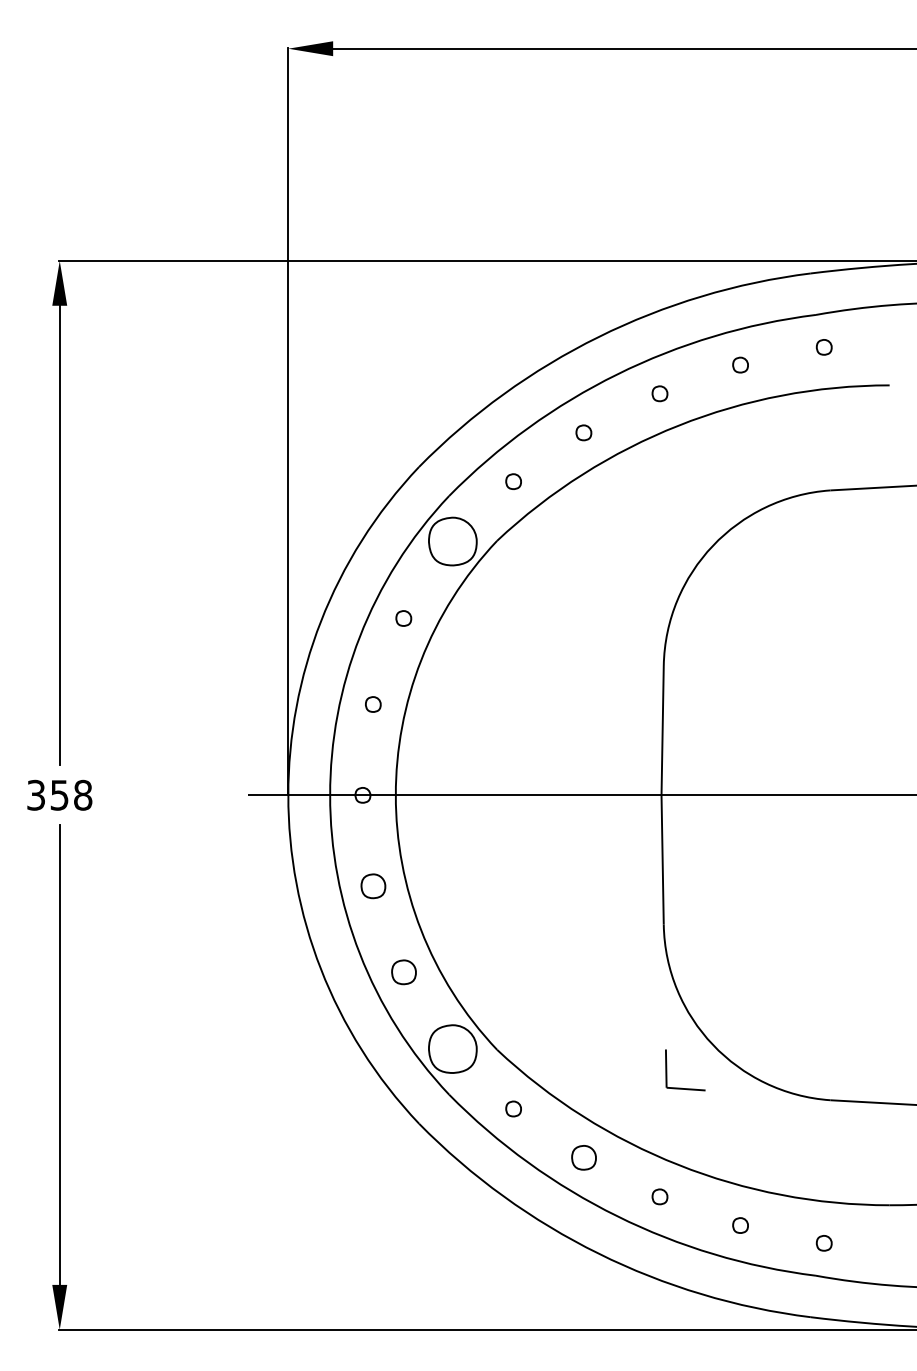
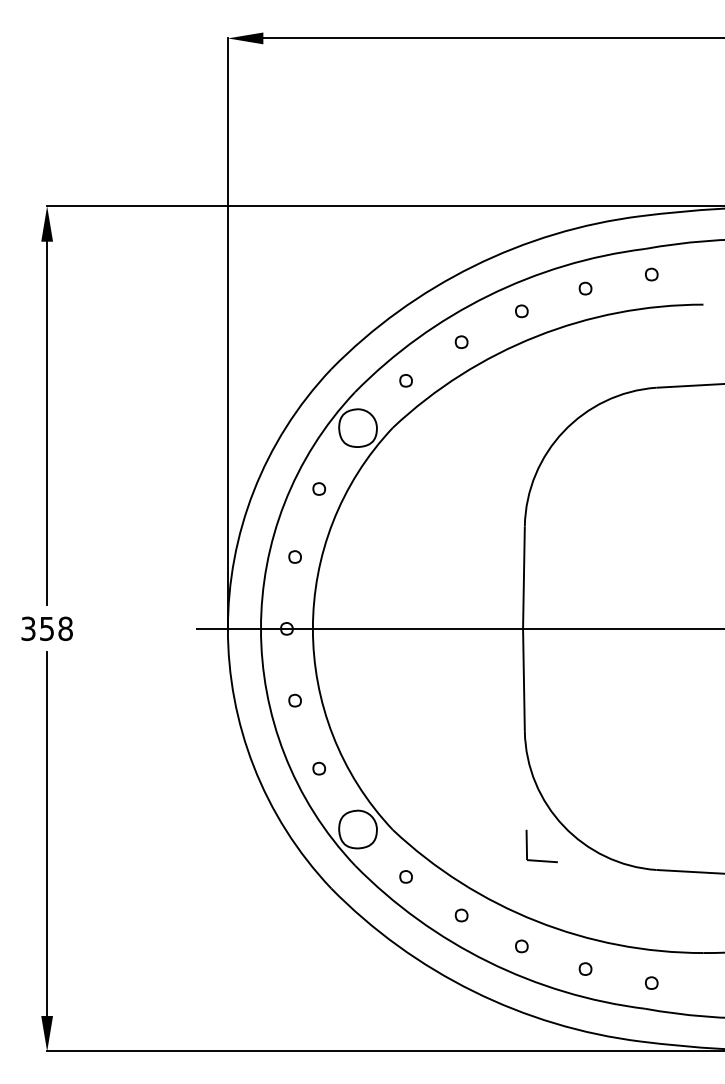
part: (372, 885) -> (294, 700), size x0.62
part: (402, 971) -> (318, 768), size x0.62
part: (583, 1157) -> (461, 915), size x0.62

